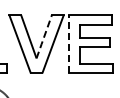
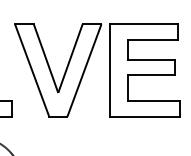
line: (44, 36) -> (70, 58), dashed -> solid
line: (68, 43) -> (109, 69), dashed -> solid

